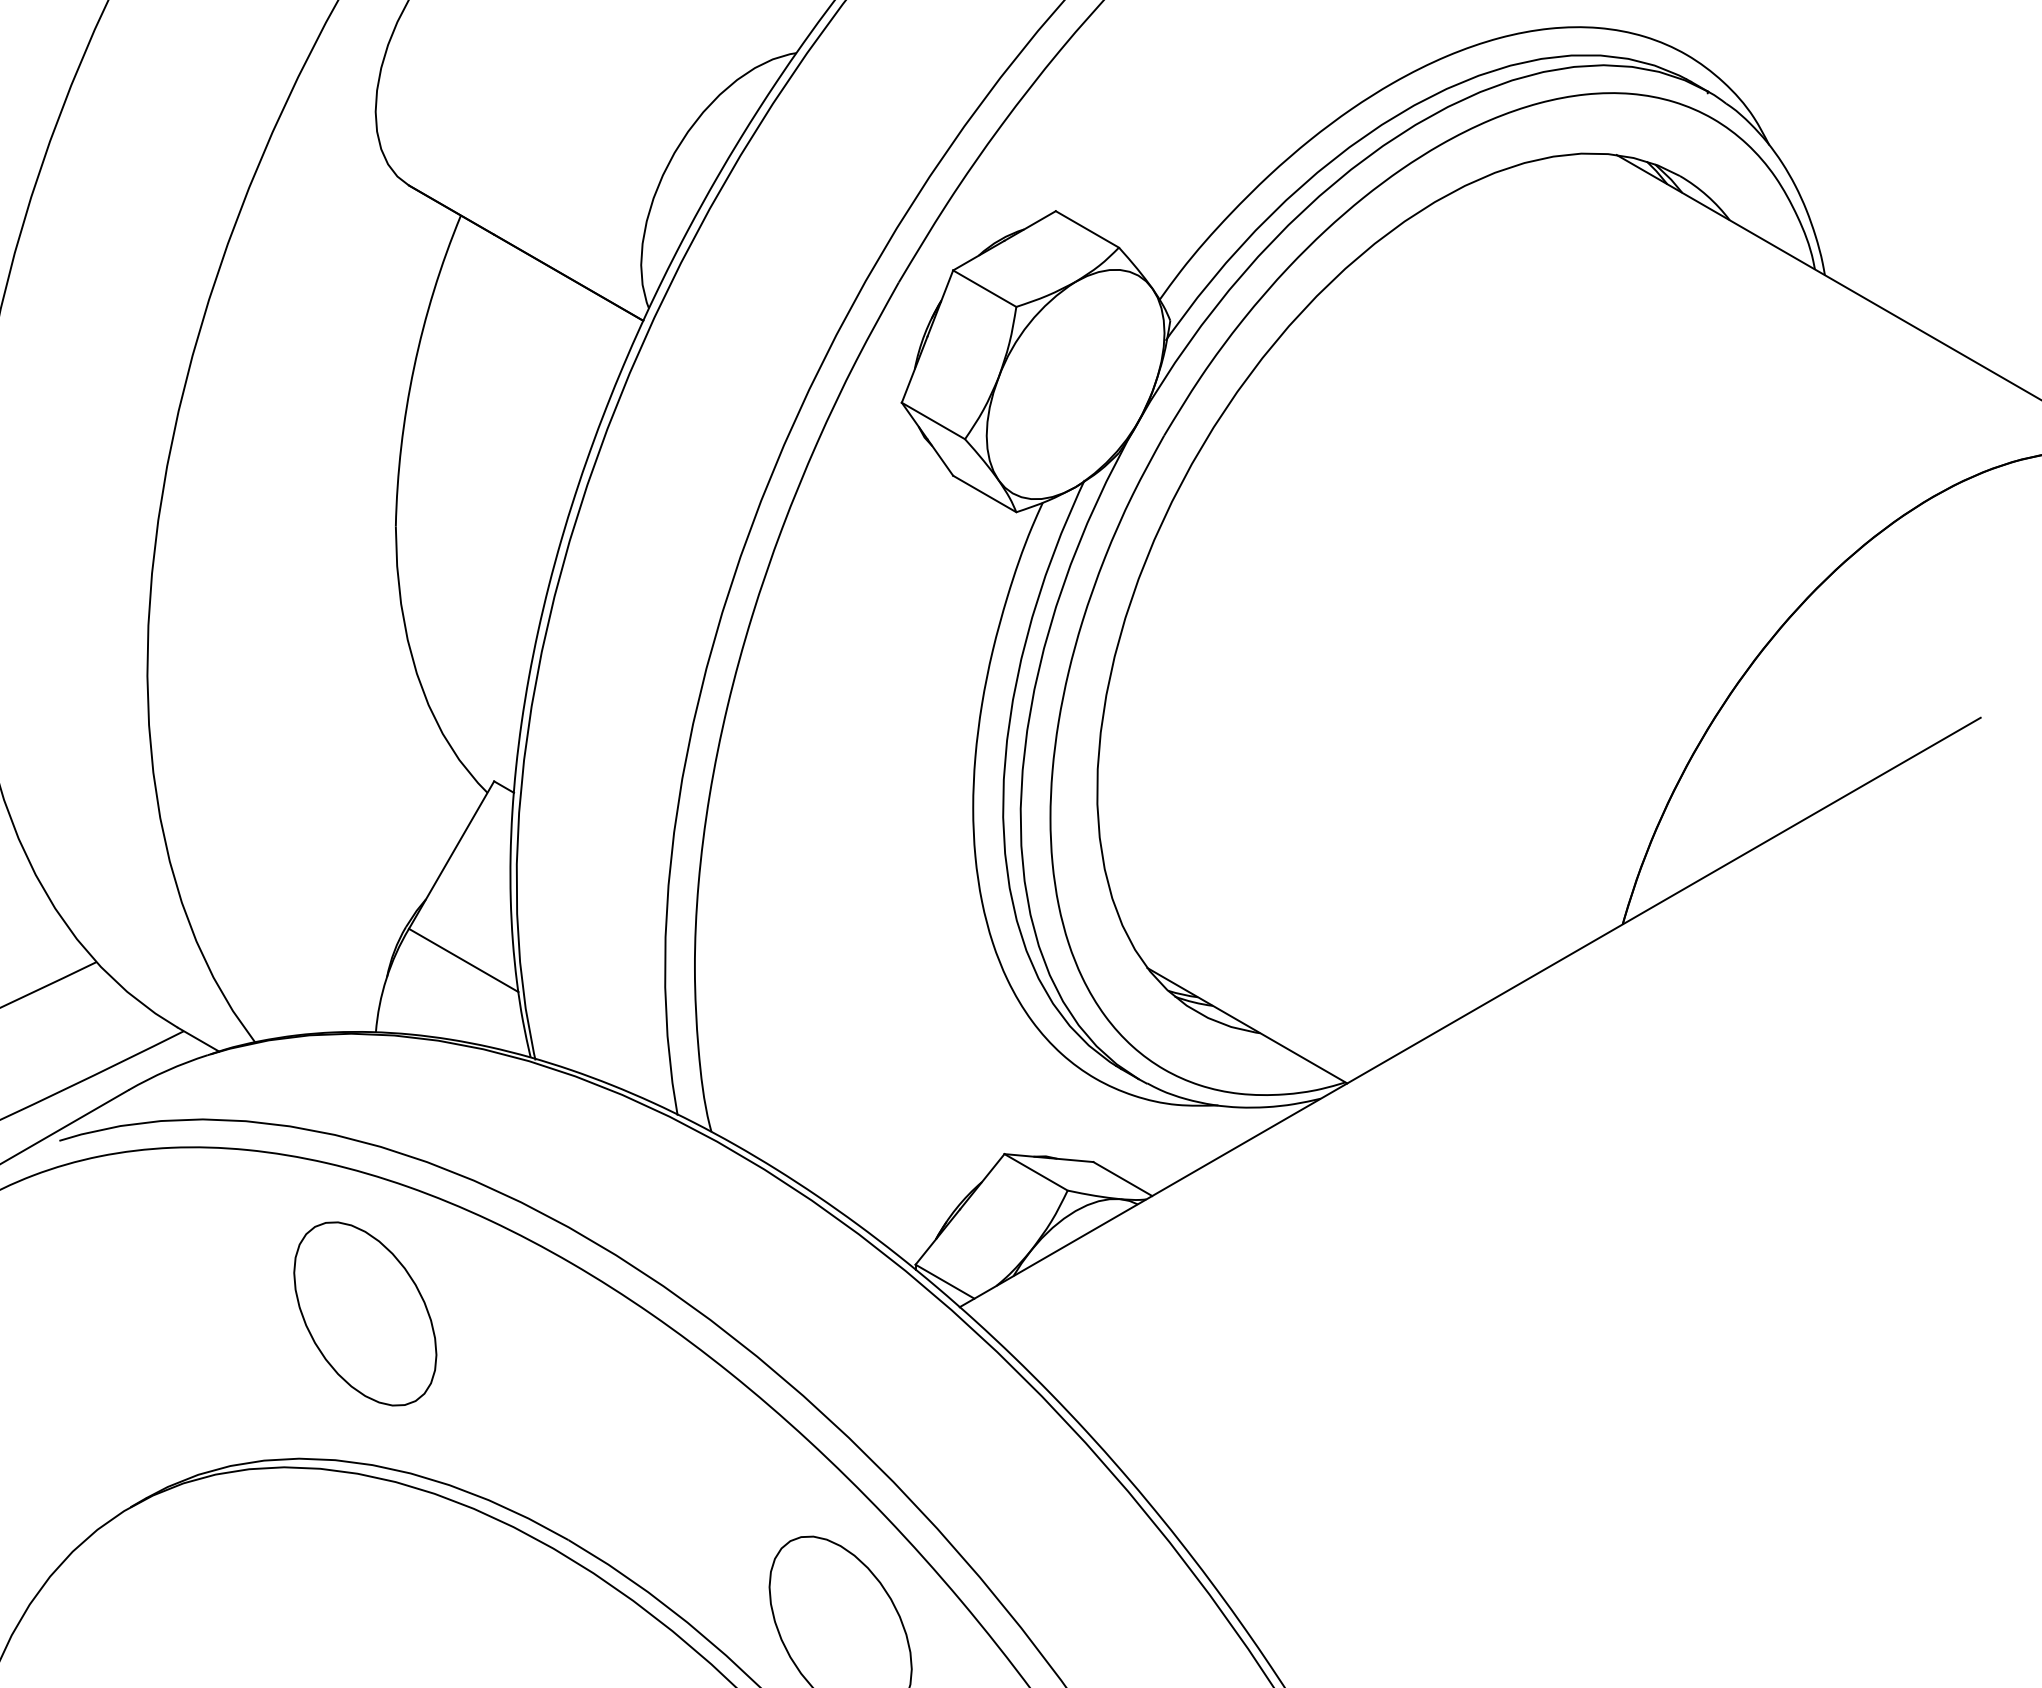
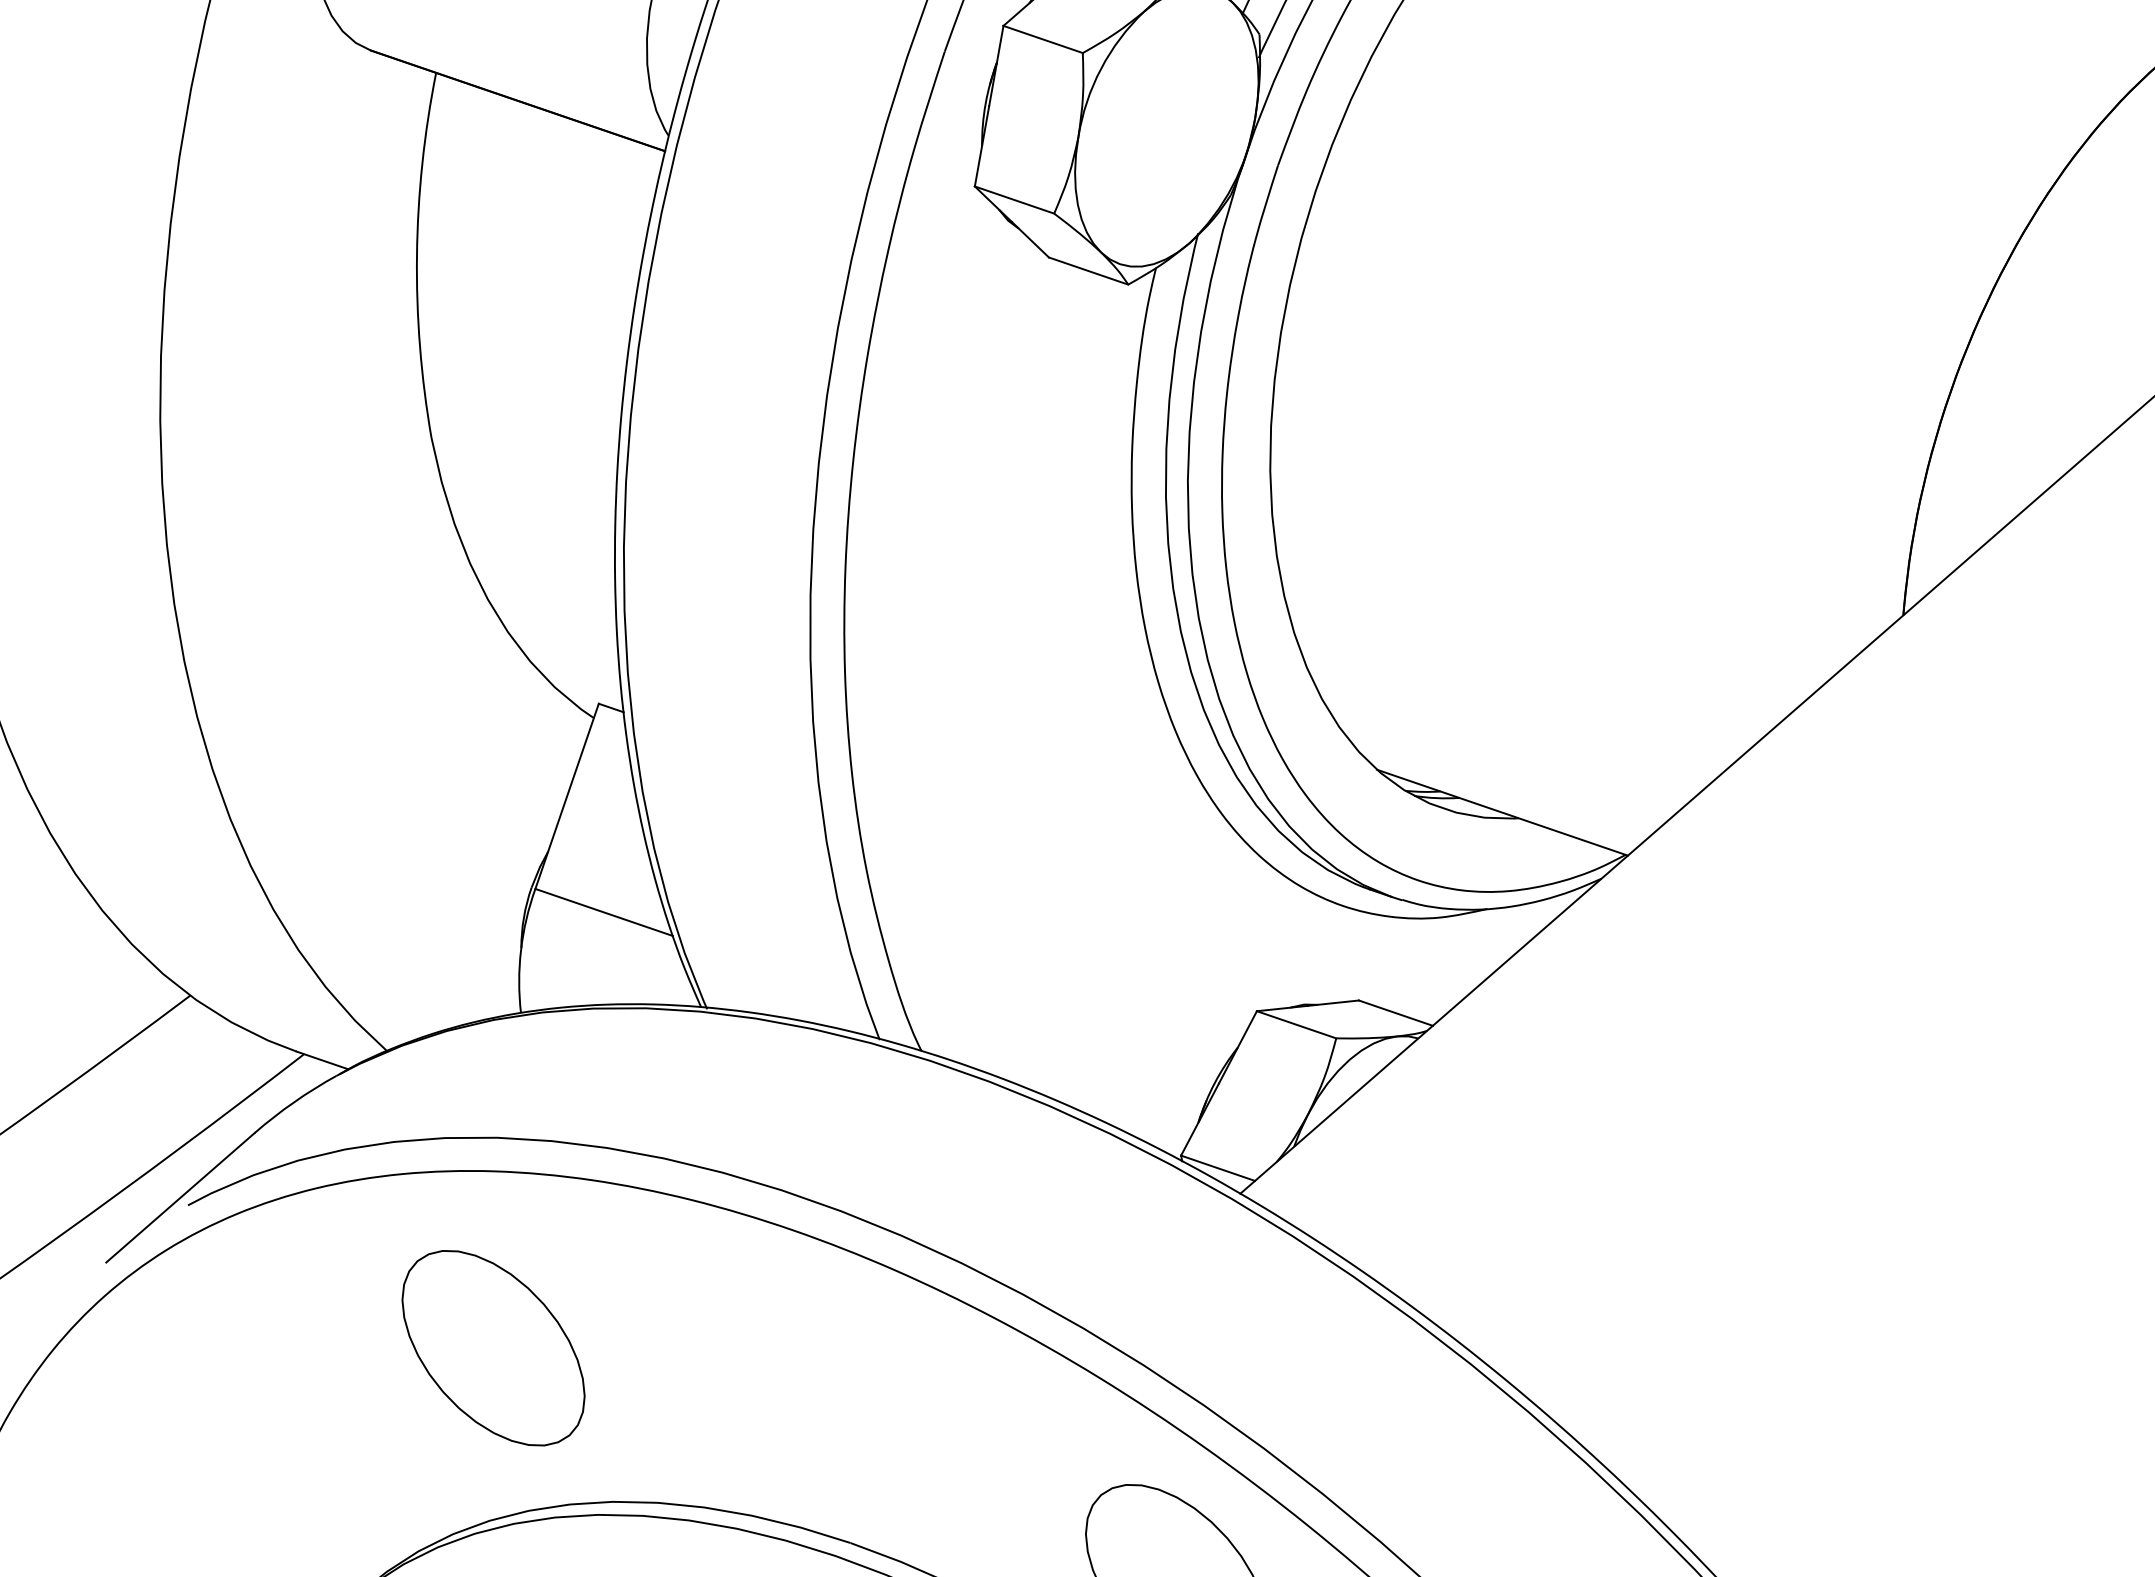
part: (365, 1313) -> (493, 1347), moved

